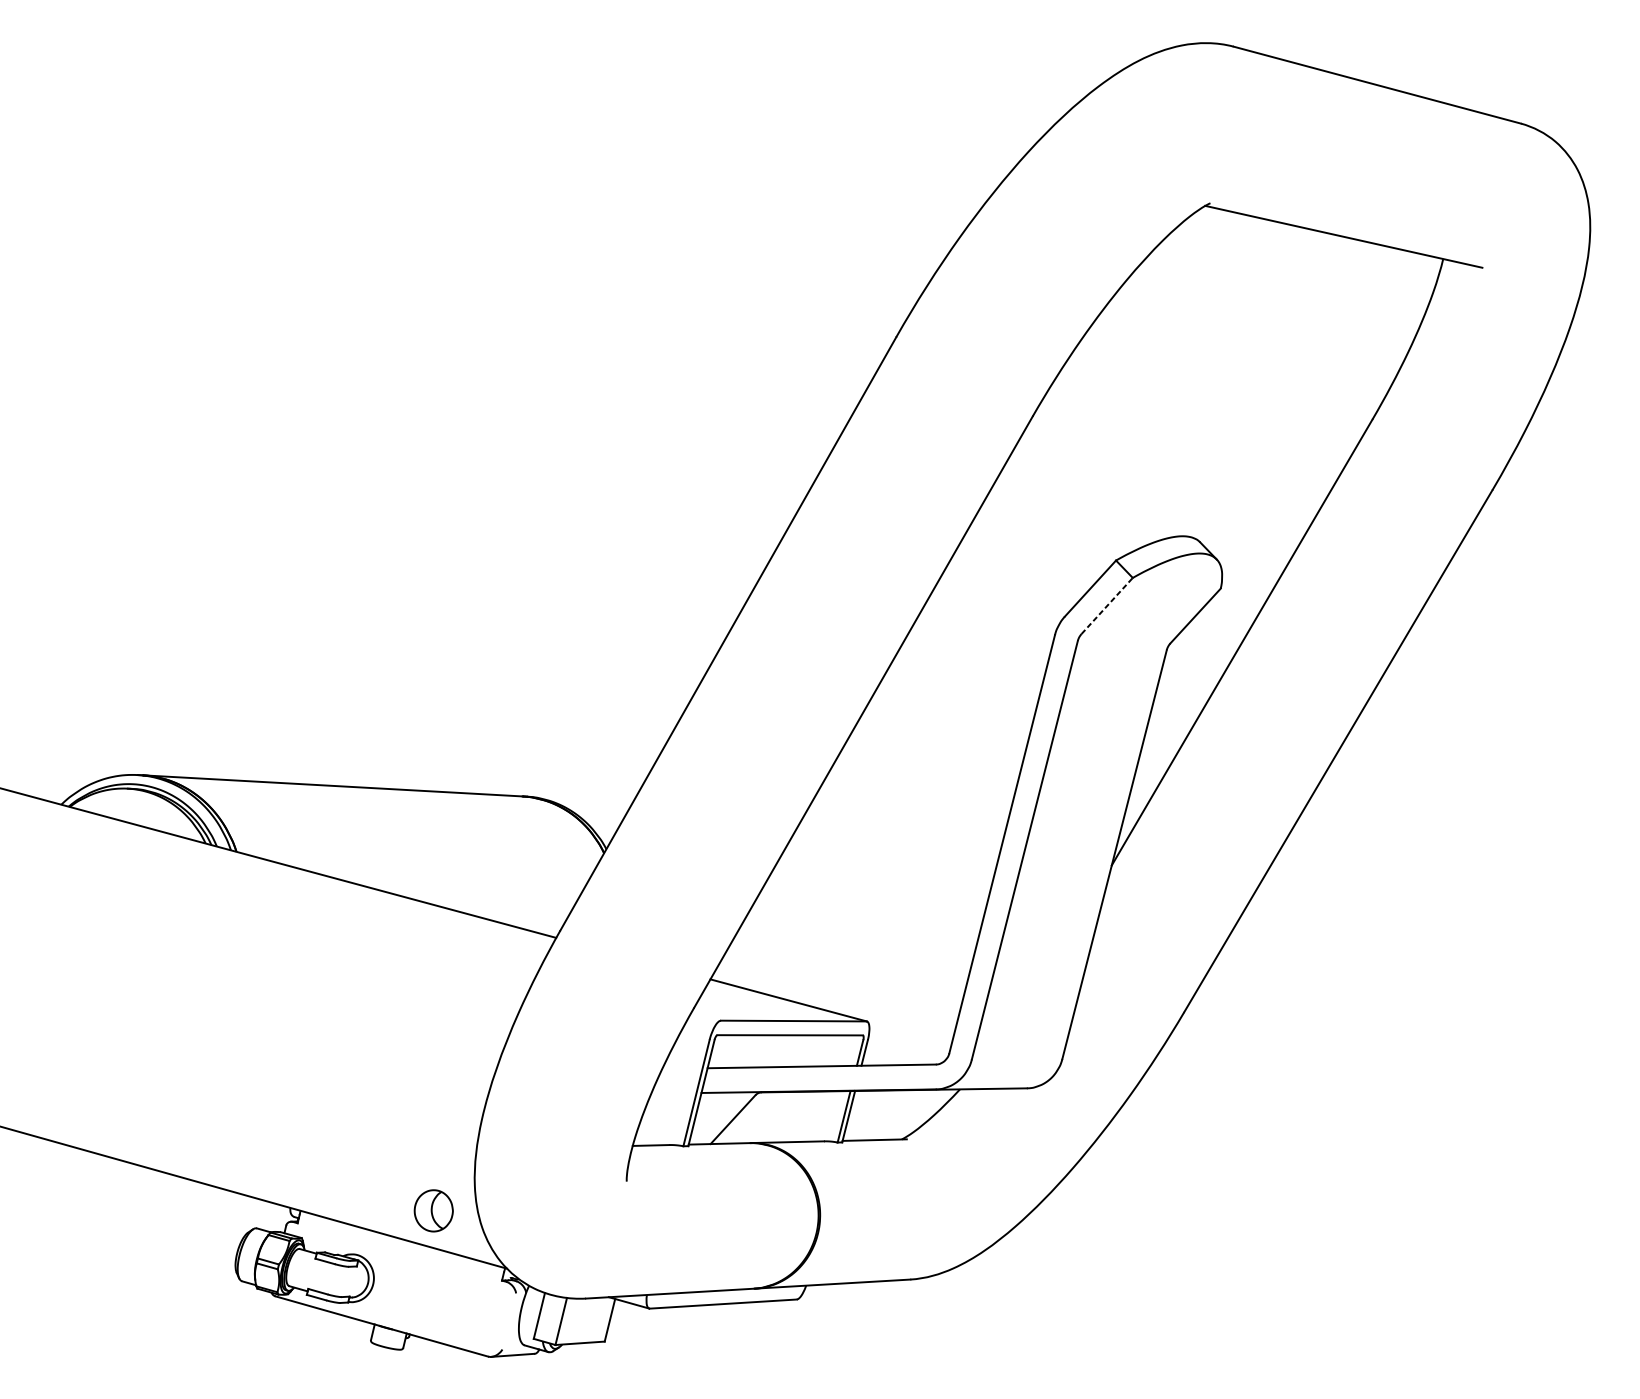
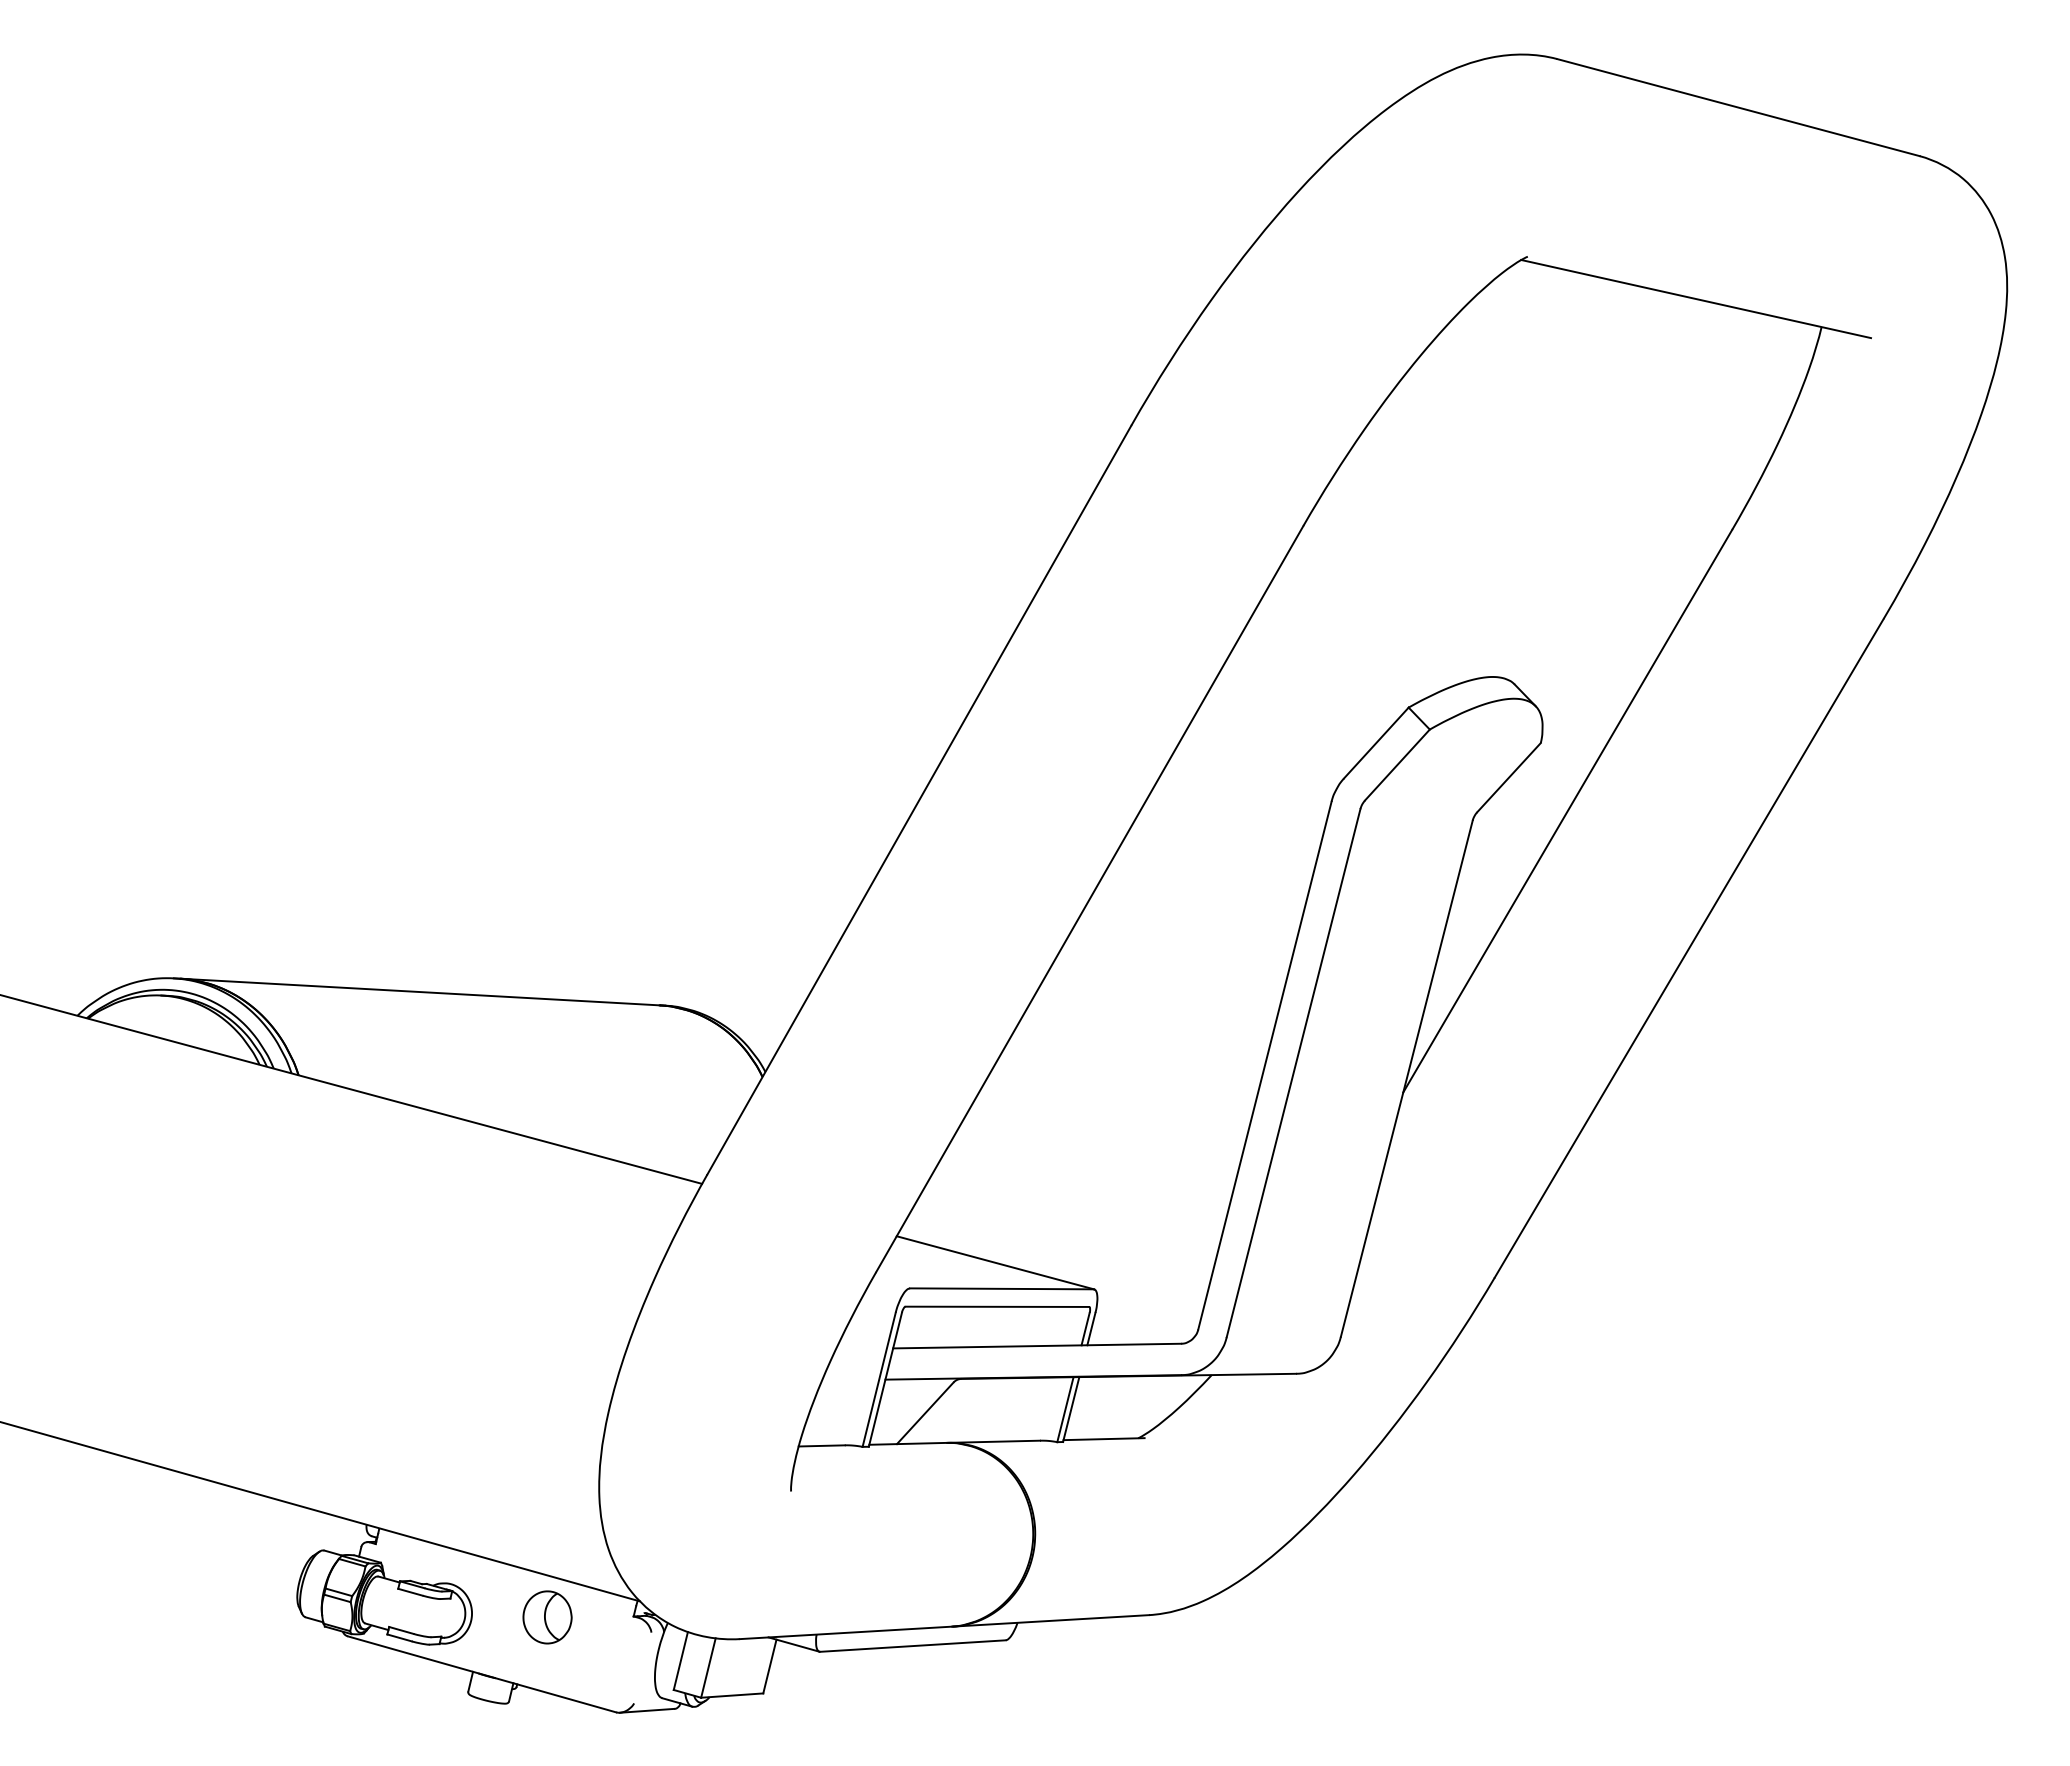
line: (1107, 605) -> (1397, 764), dashed -> solid
part: (433, 1210) -> (547, 1617), moved

